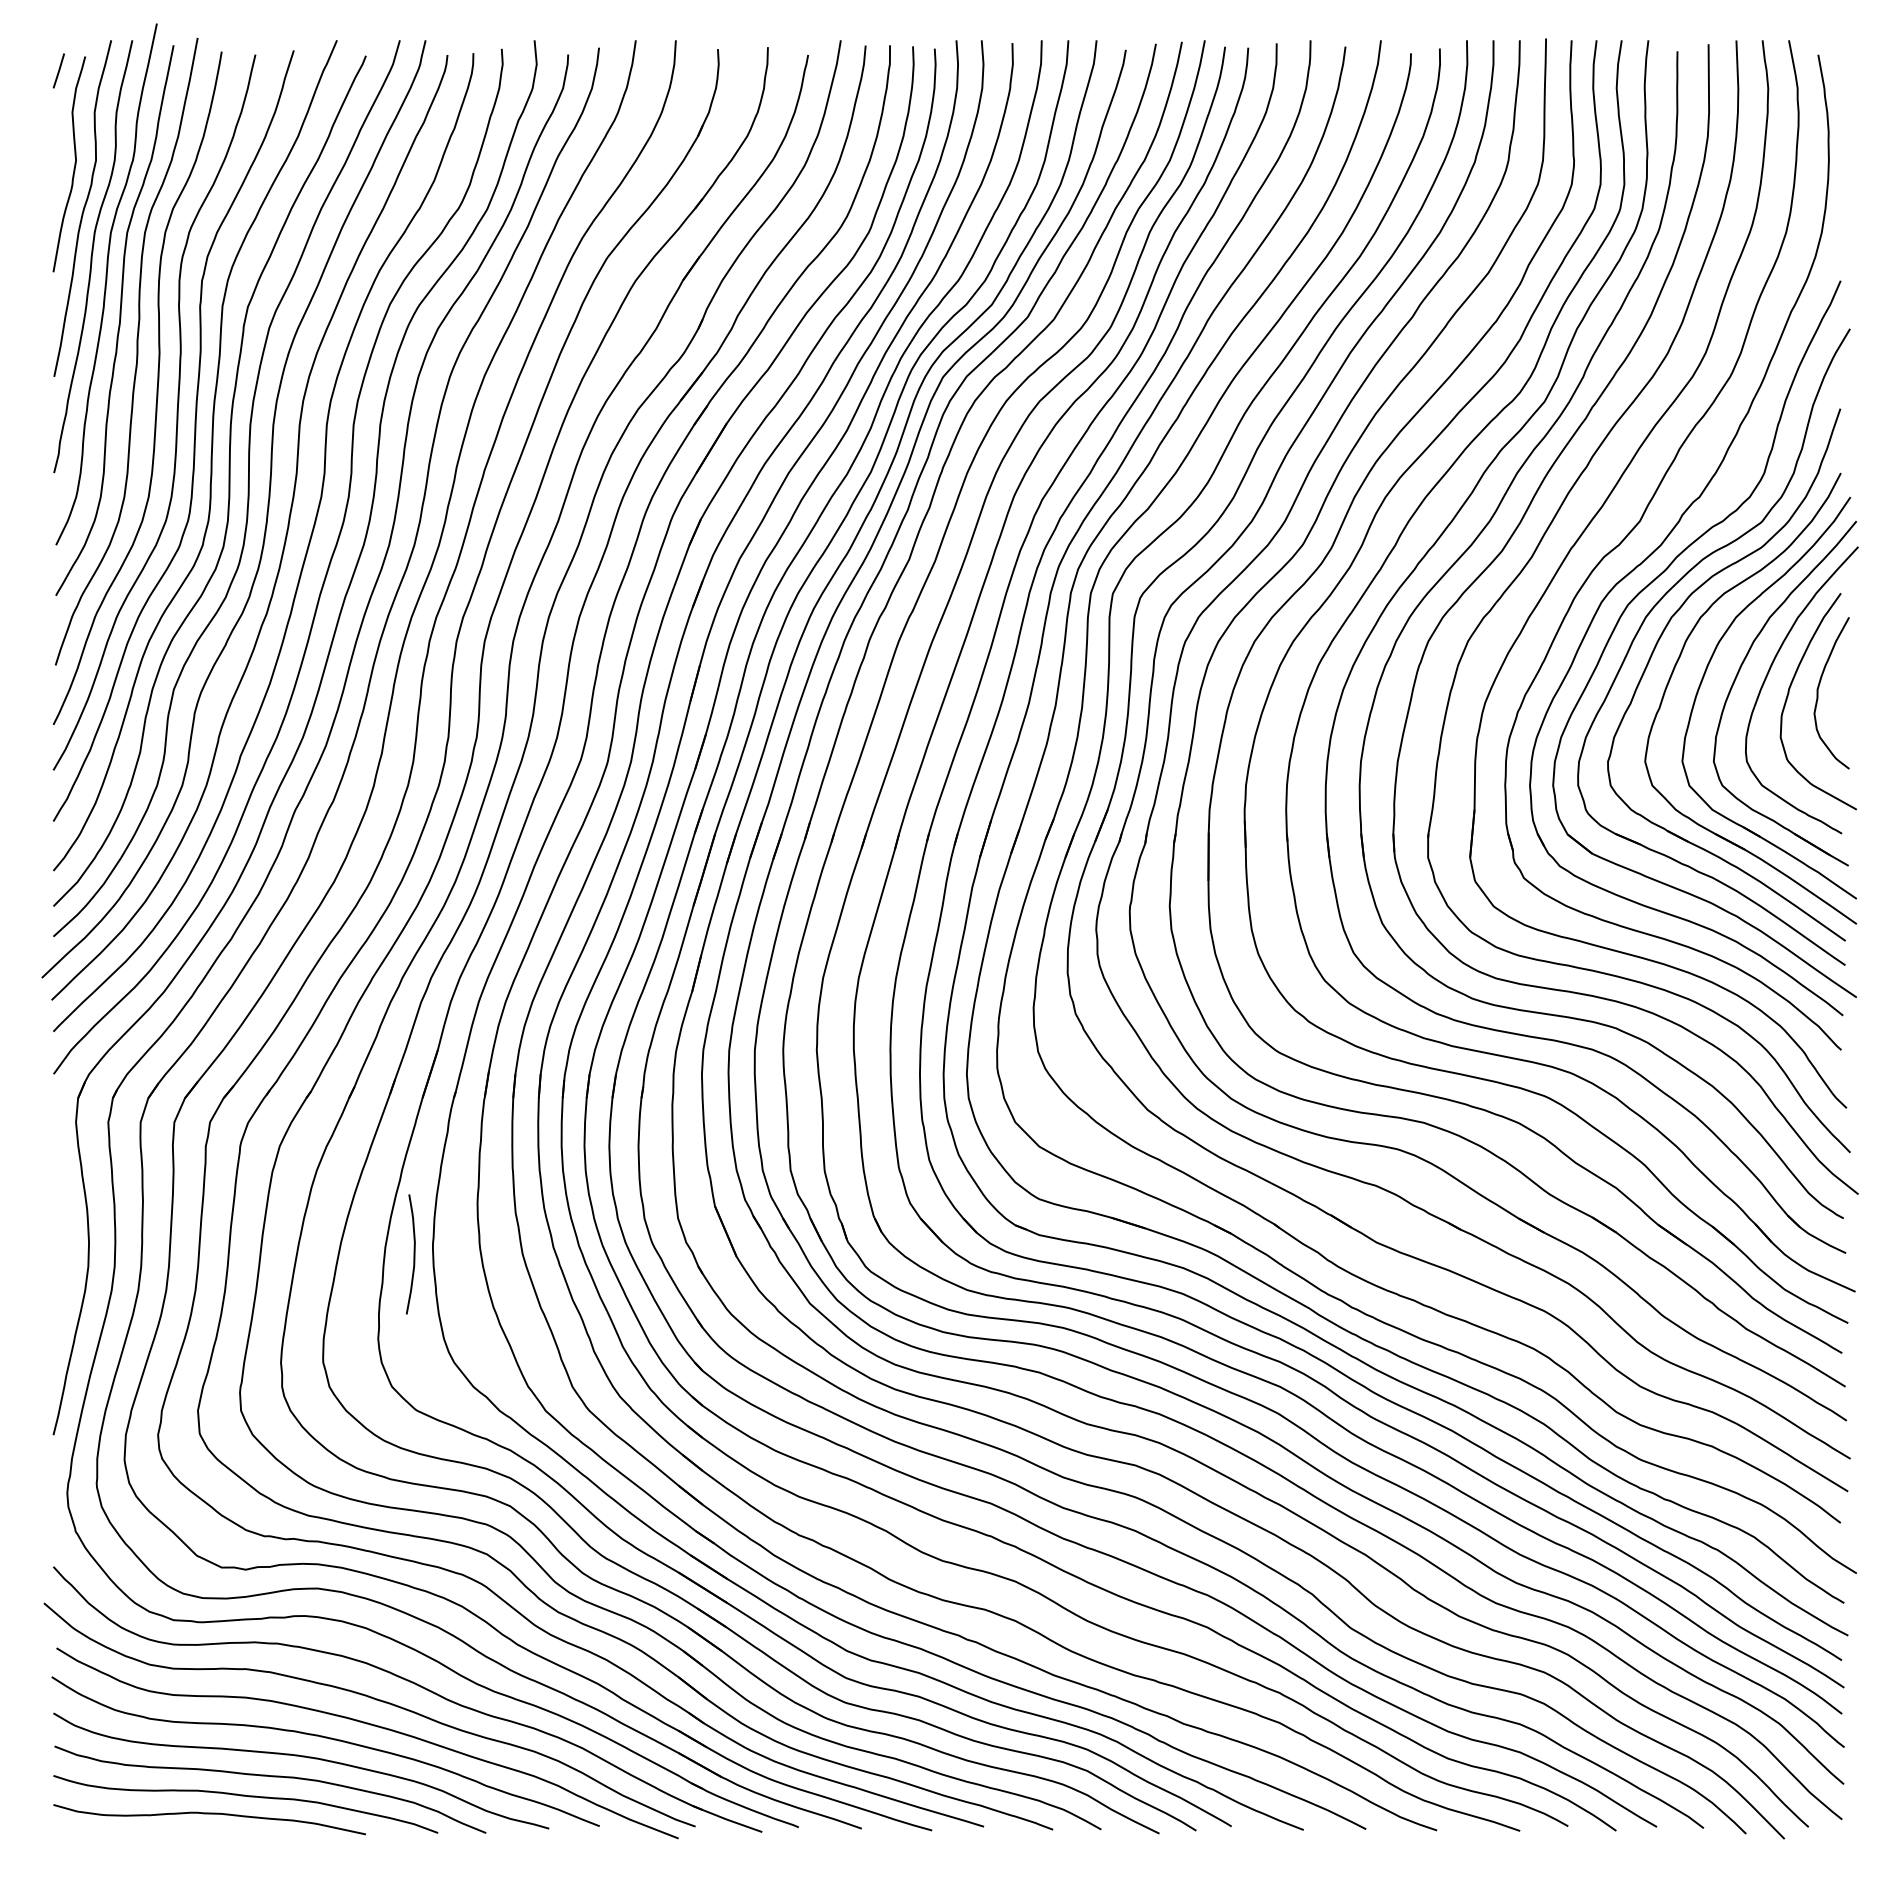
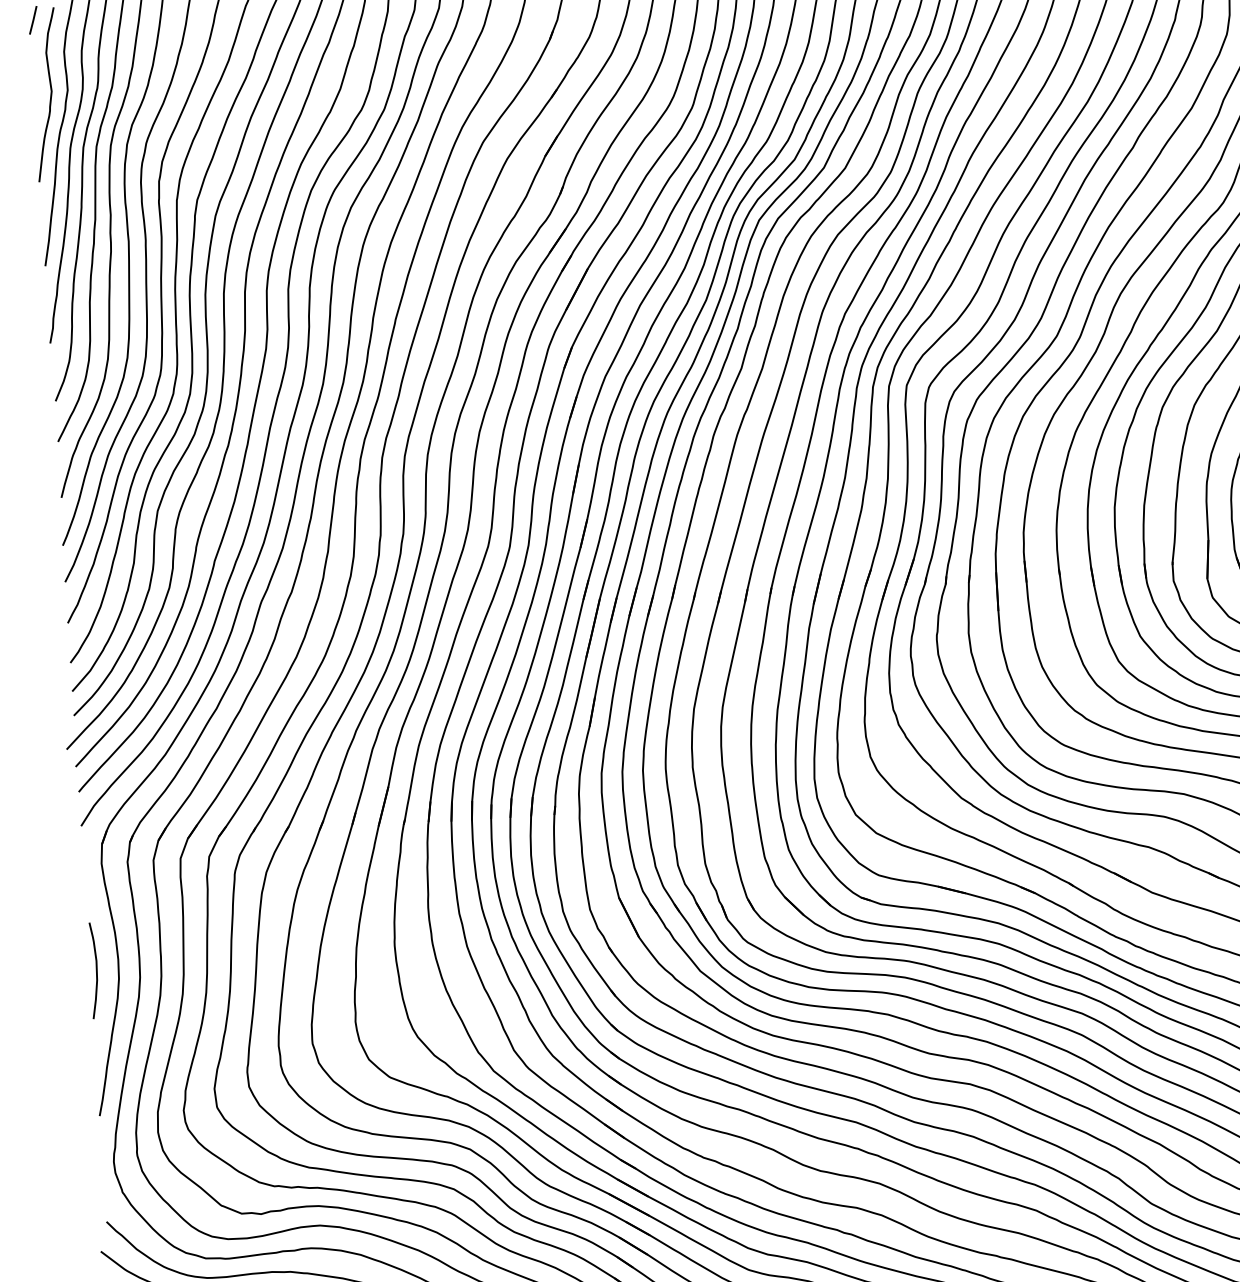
curve: (413, 1254) -> (95, 970), moved

